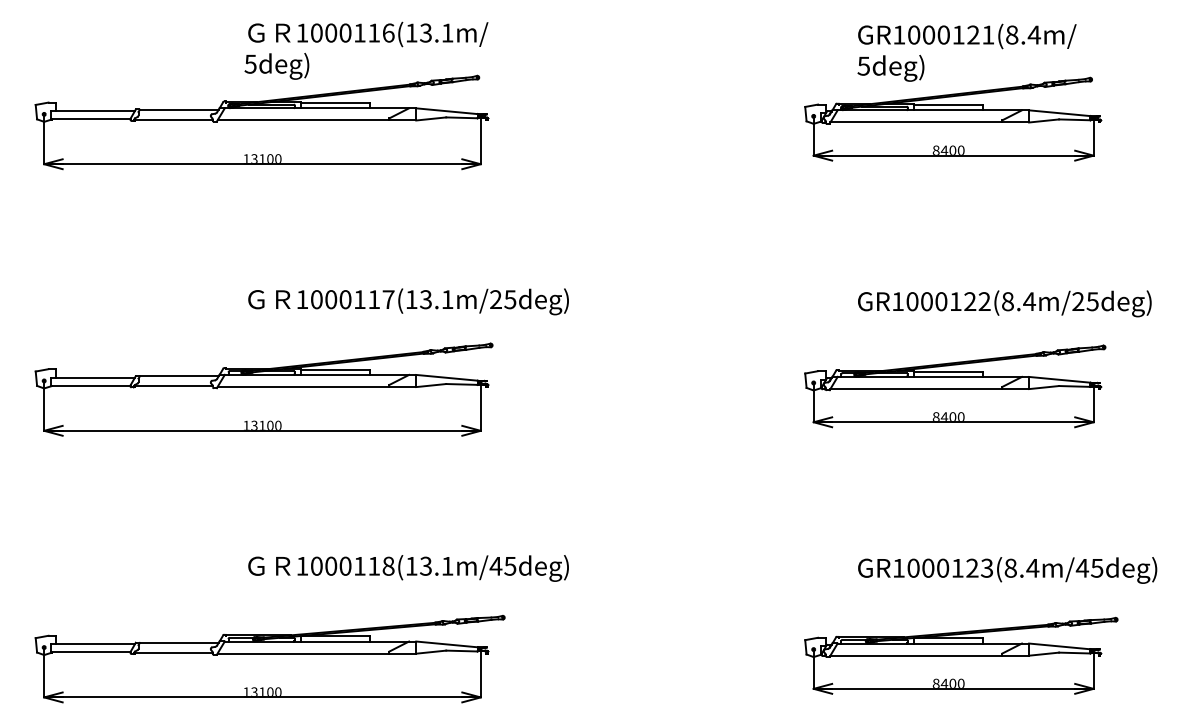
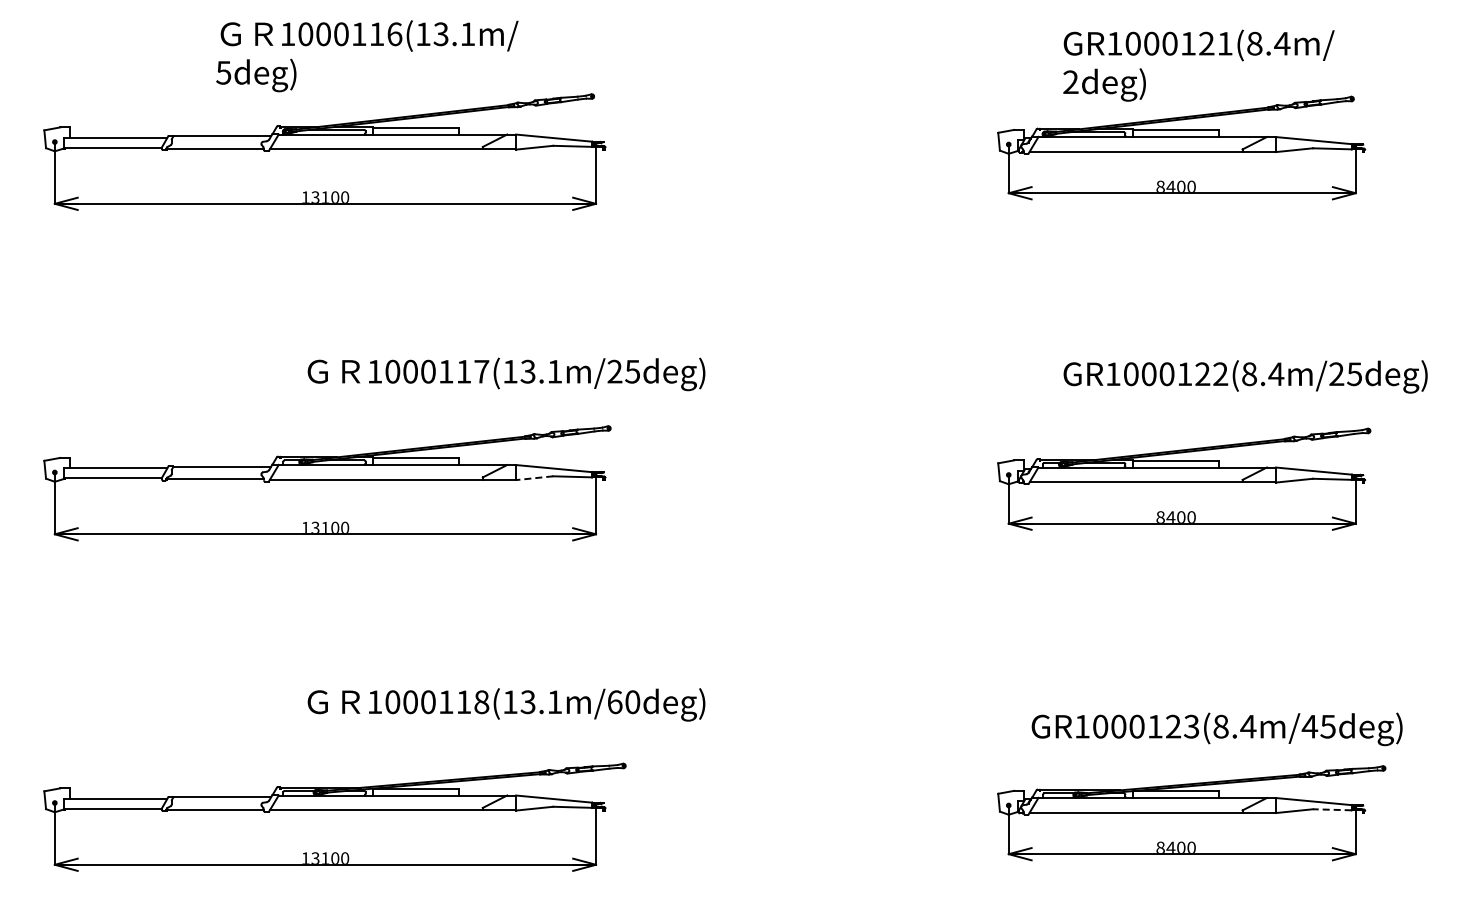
text: (366, 51) -> (367, 56), moved
text: (863, 66) -> (1070, 82), 5deg) -> 2deg)
line: (431, 385) -> (534, 478), solid -> dashed
text: (502, 566) -> (623, 702), 1000118(13.1m/45deg) -> 1000118(13.1m/60deg)
text: (1007, 570) -> (1216, 729), moved
line: (1074, 652) -> (1331, 809), solid -> dashed

